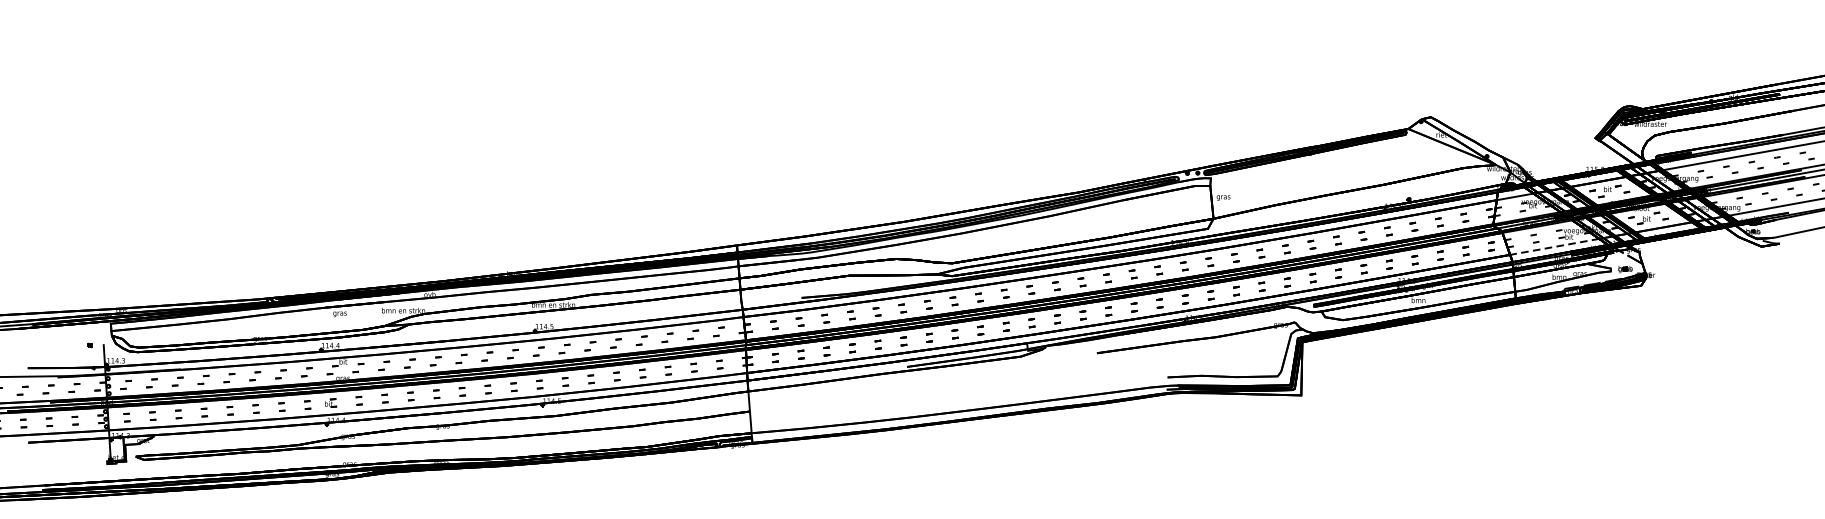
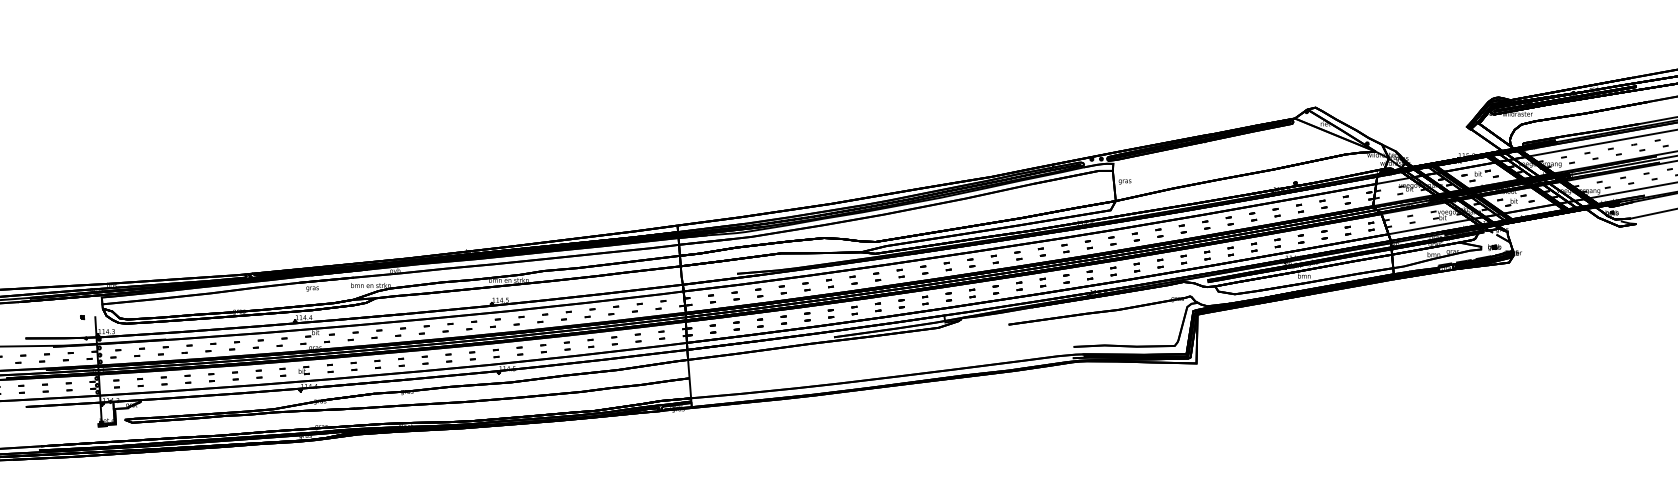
line: (1554, 246) -> (1429, 226), dashed -> solid

